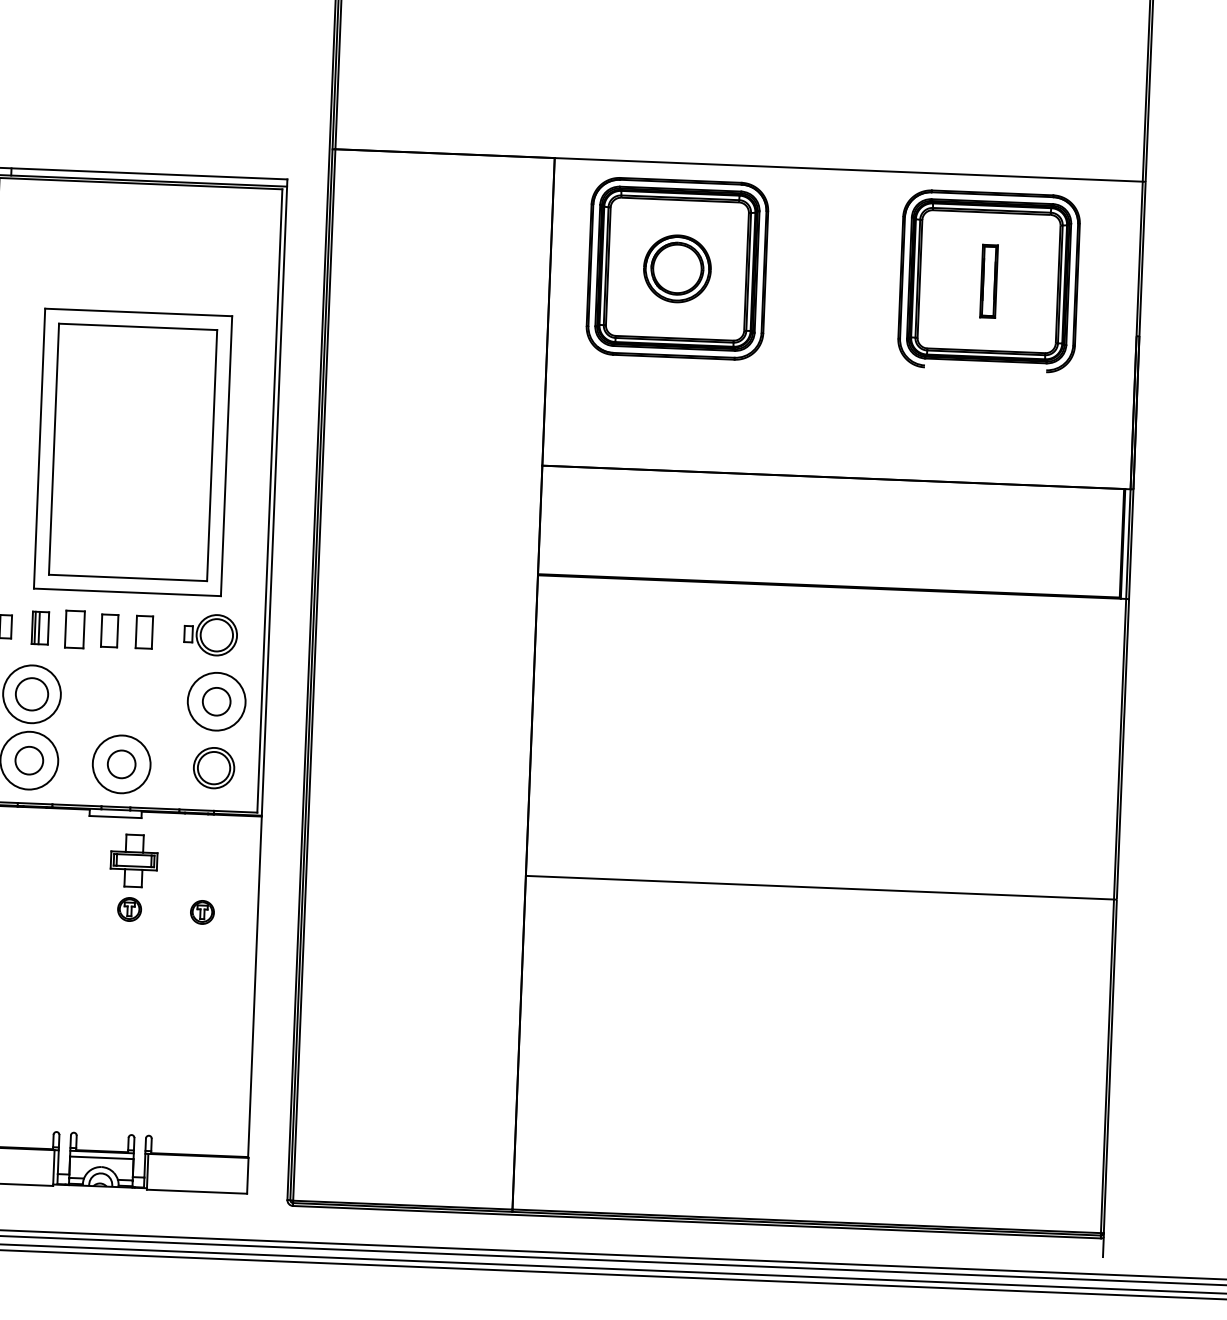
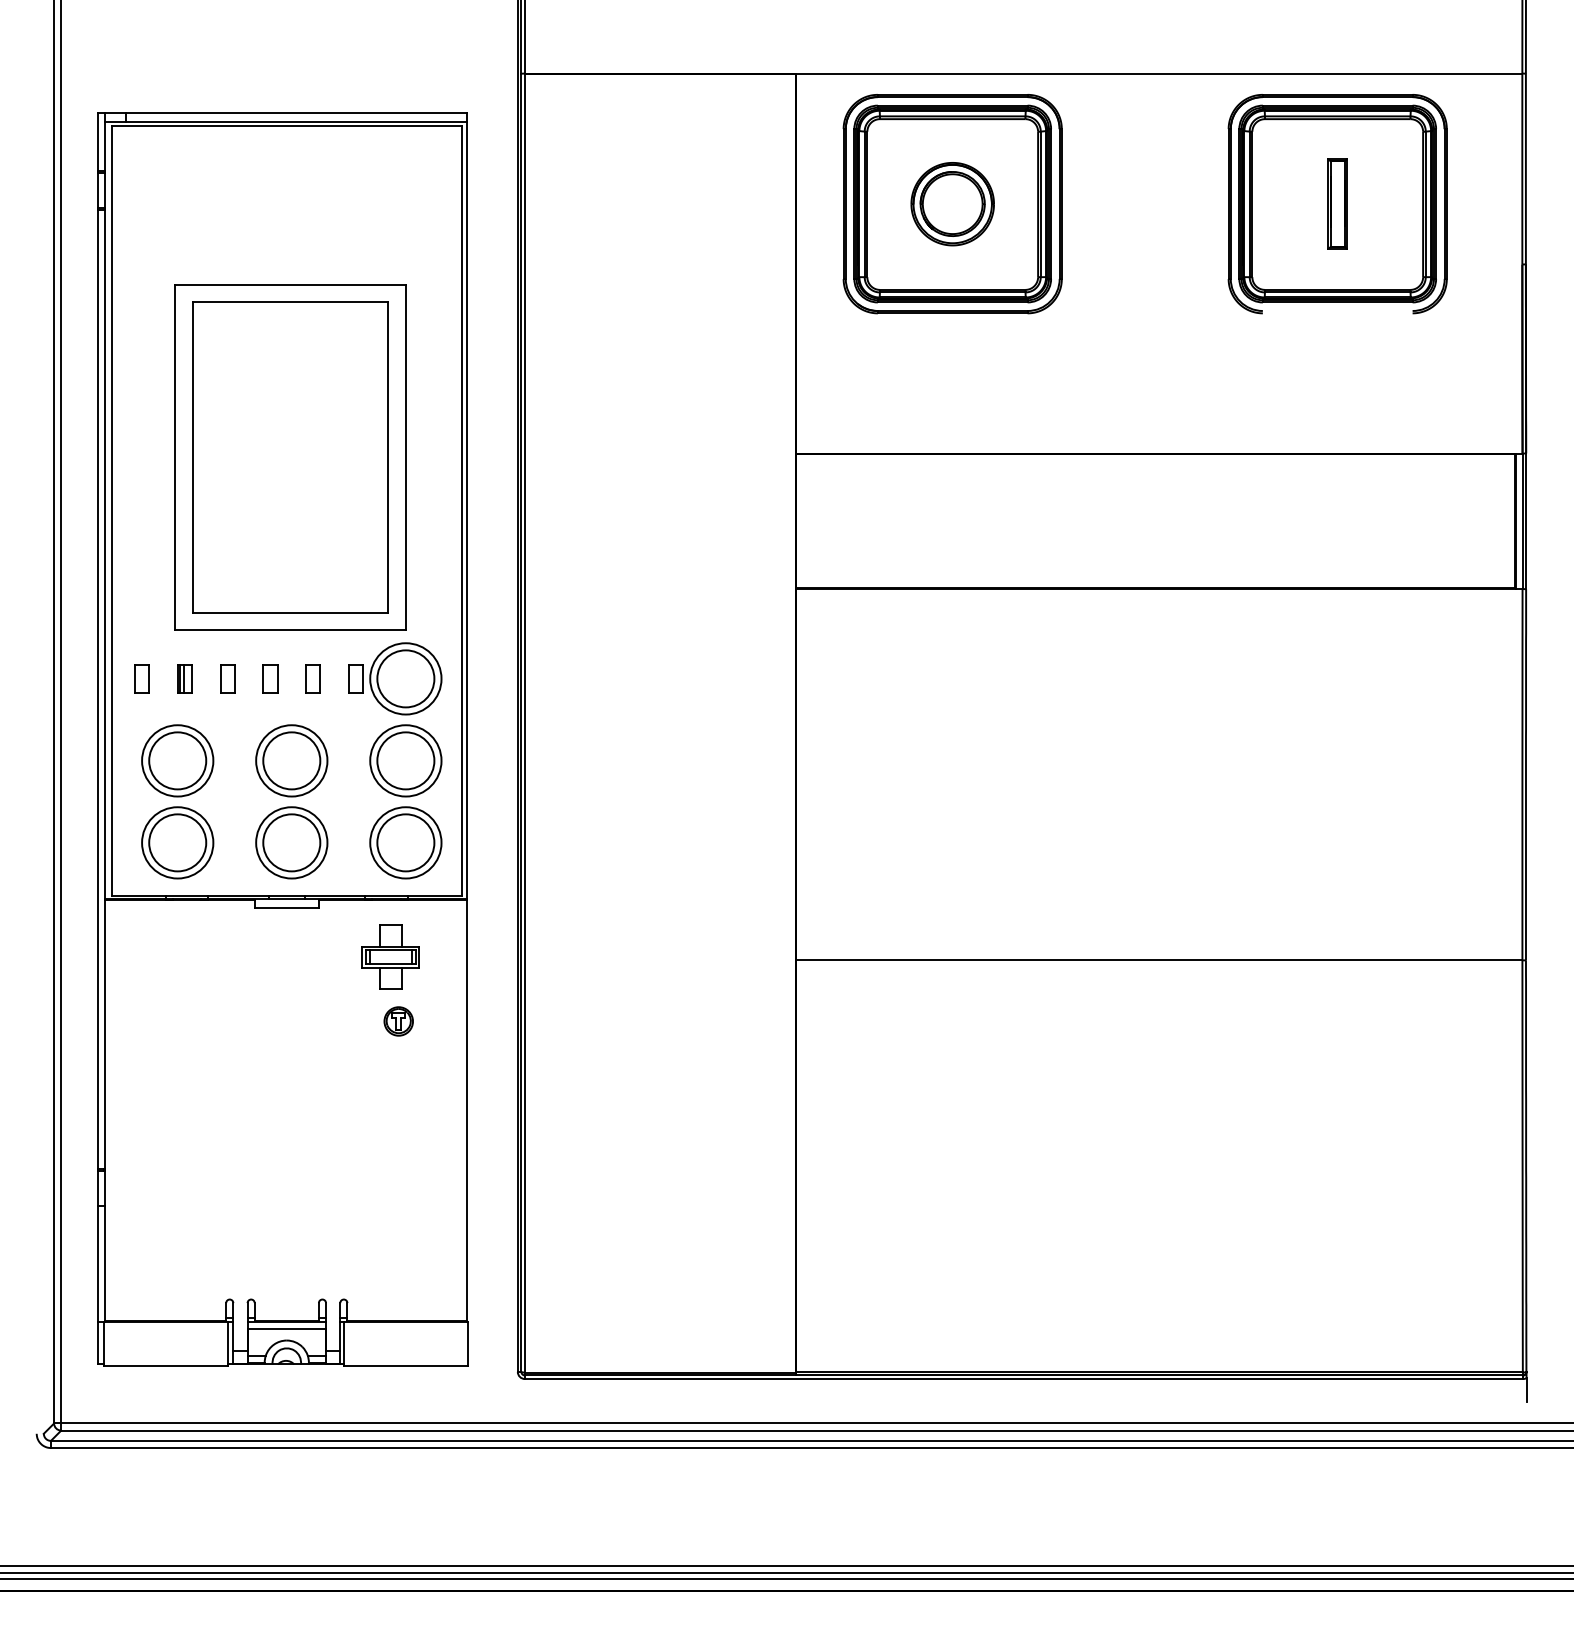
part: (40, 627) -> (184, 678), size x0.71
part: (74, 629) -> (227, 678), size x0.62
part: (109, 630) -> (270, 678), size x0.71
part: (143, 632) -> (312, 678), size x0.71
part: (210, 634) -> (395, 678), size x1.43
circle: (31, 694) -> (177, 760), size x1.43
part: (124, 697) -> (291, 760), added
circle: (216, 701) -> (405, 760), size x1.67
circle: (29, 760) -> (177, 842), size x1.67
circle: (121, 764) -> (291, 842), size x1.67
part: (213, 767) -> (405, 842), size x1.43
part: (133, 860) -> (390, 956), moved
part: (129, 909) -> (308, 1021), removed

